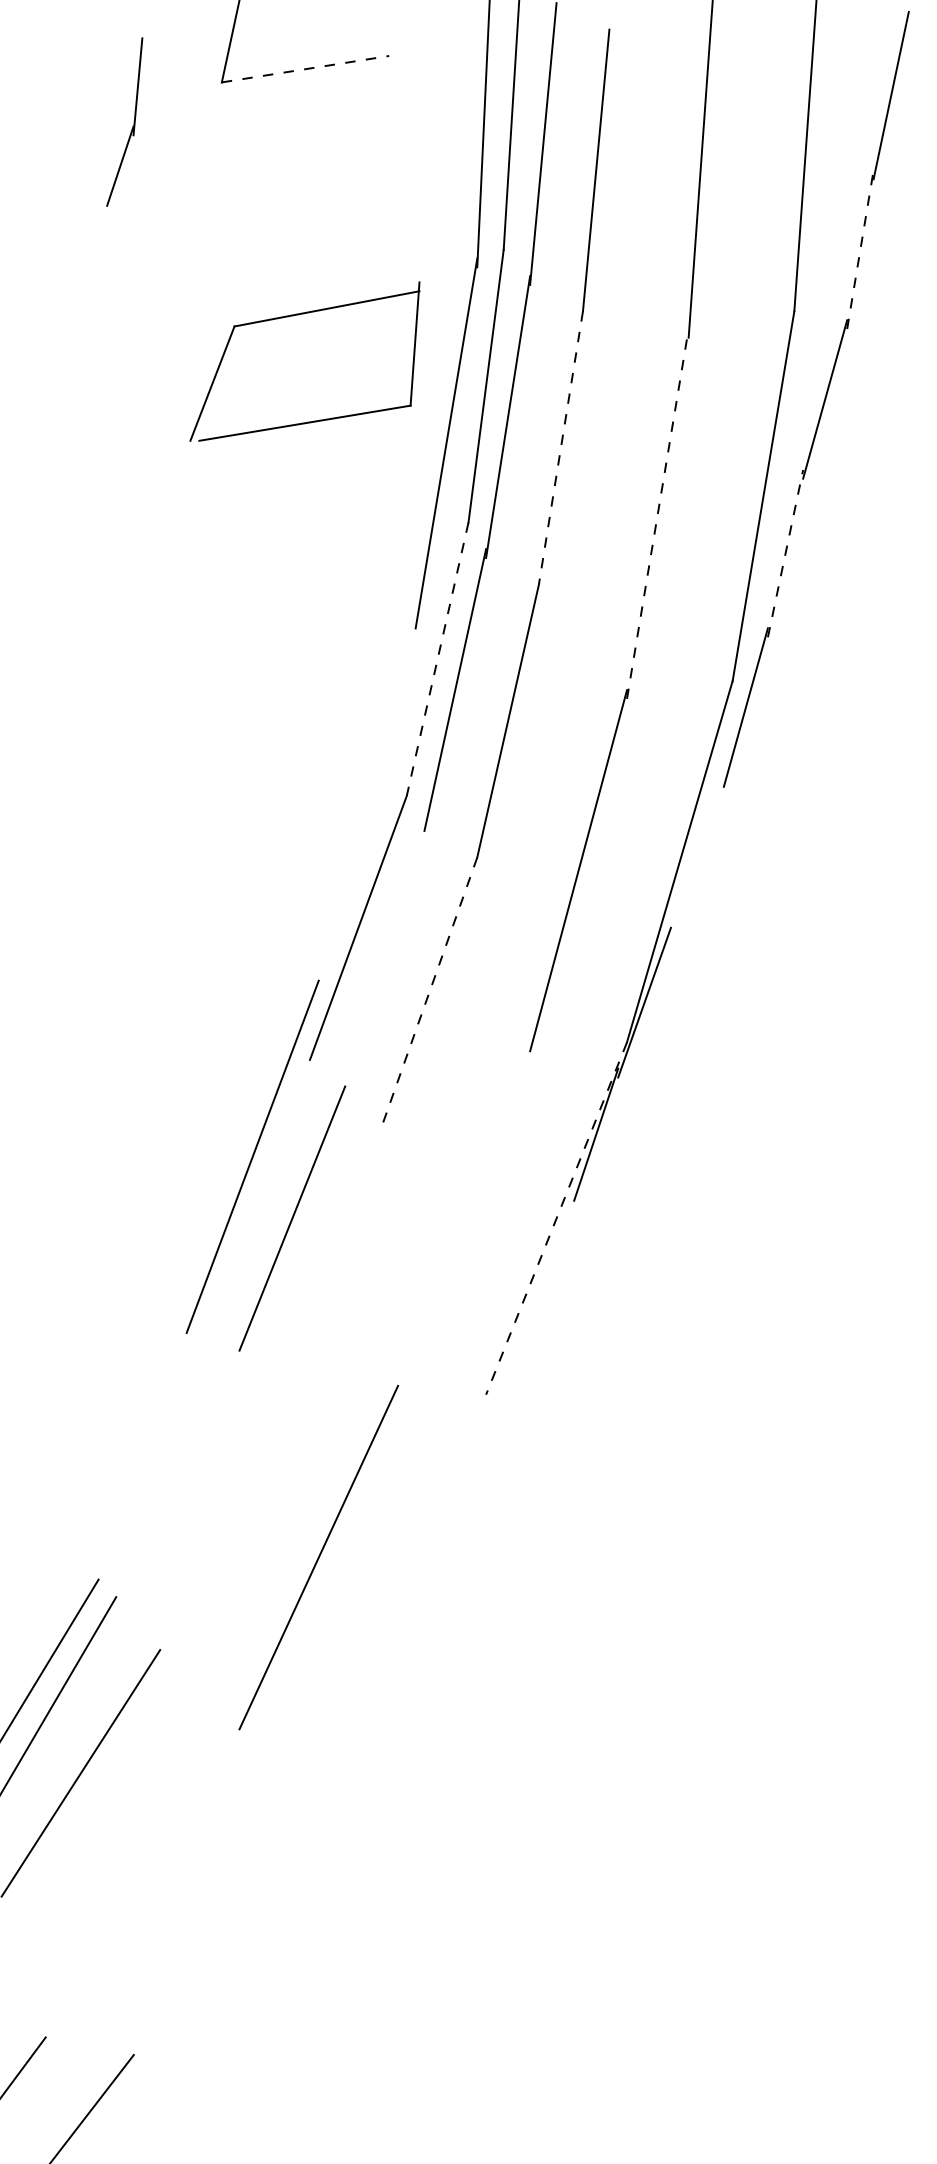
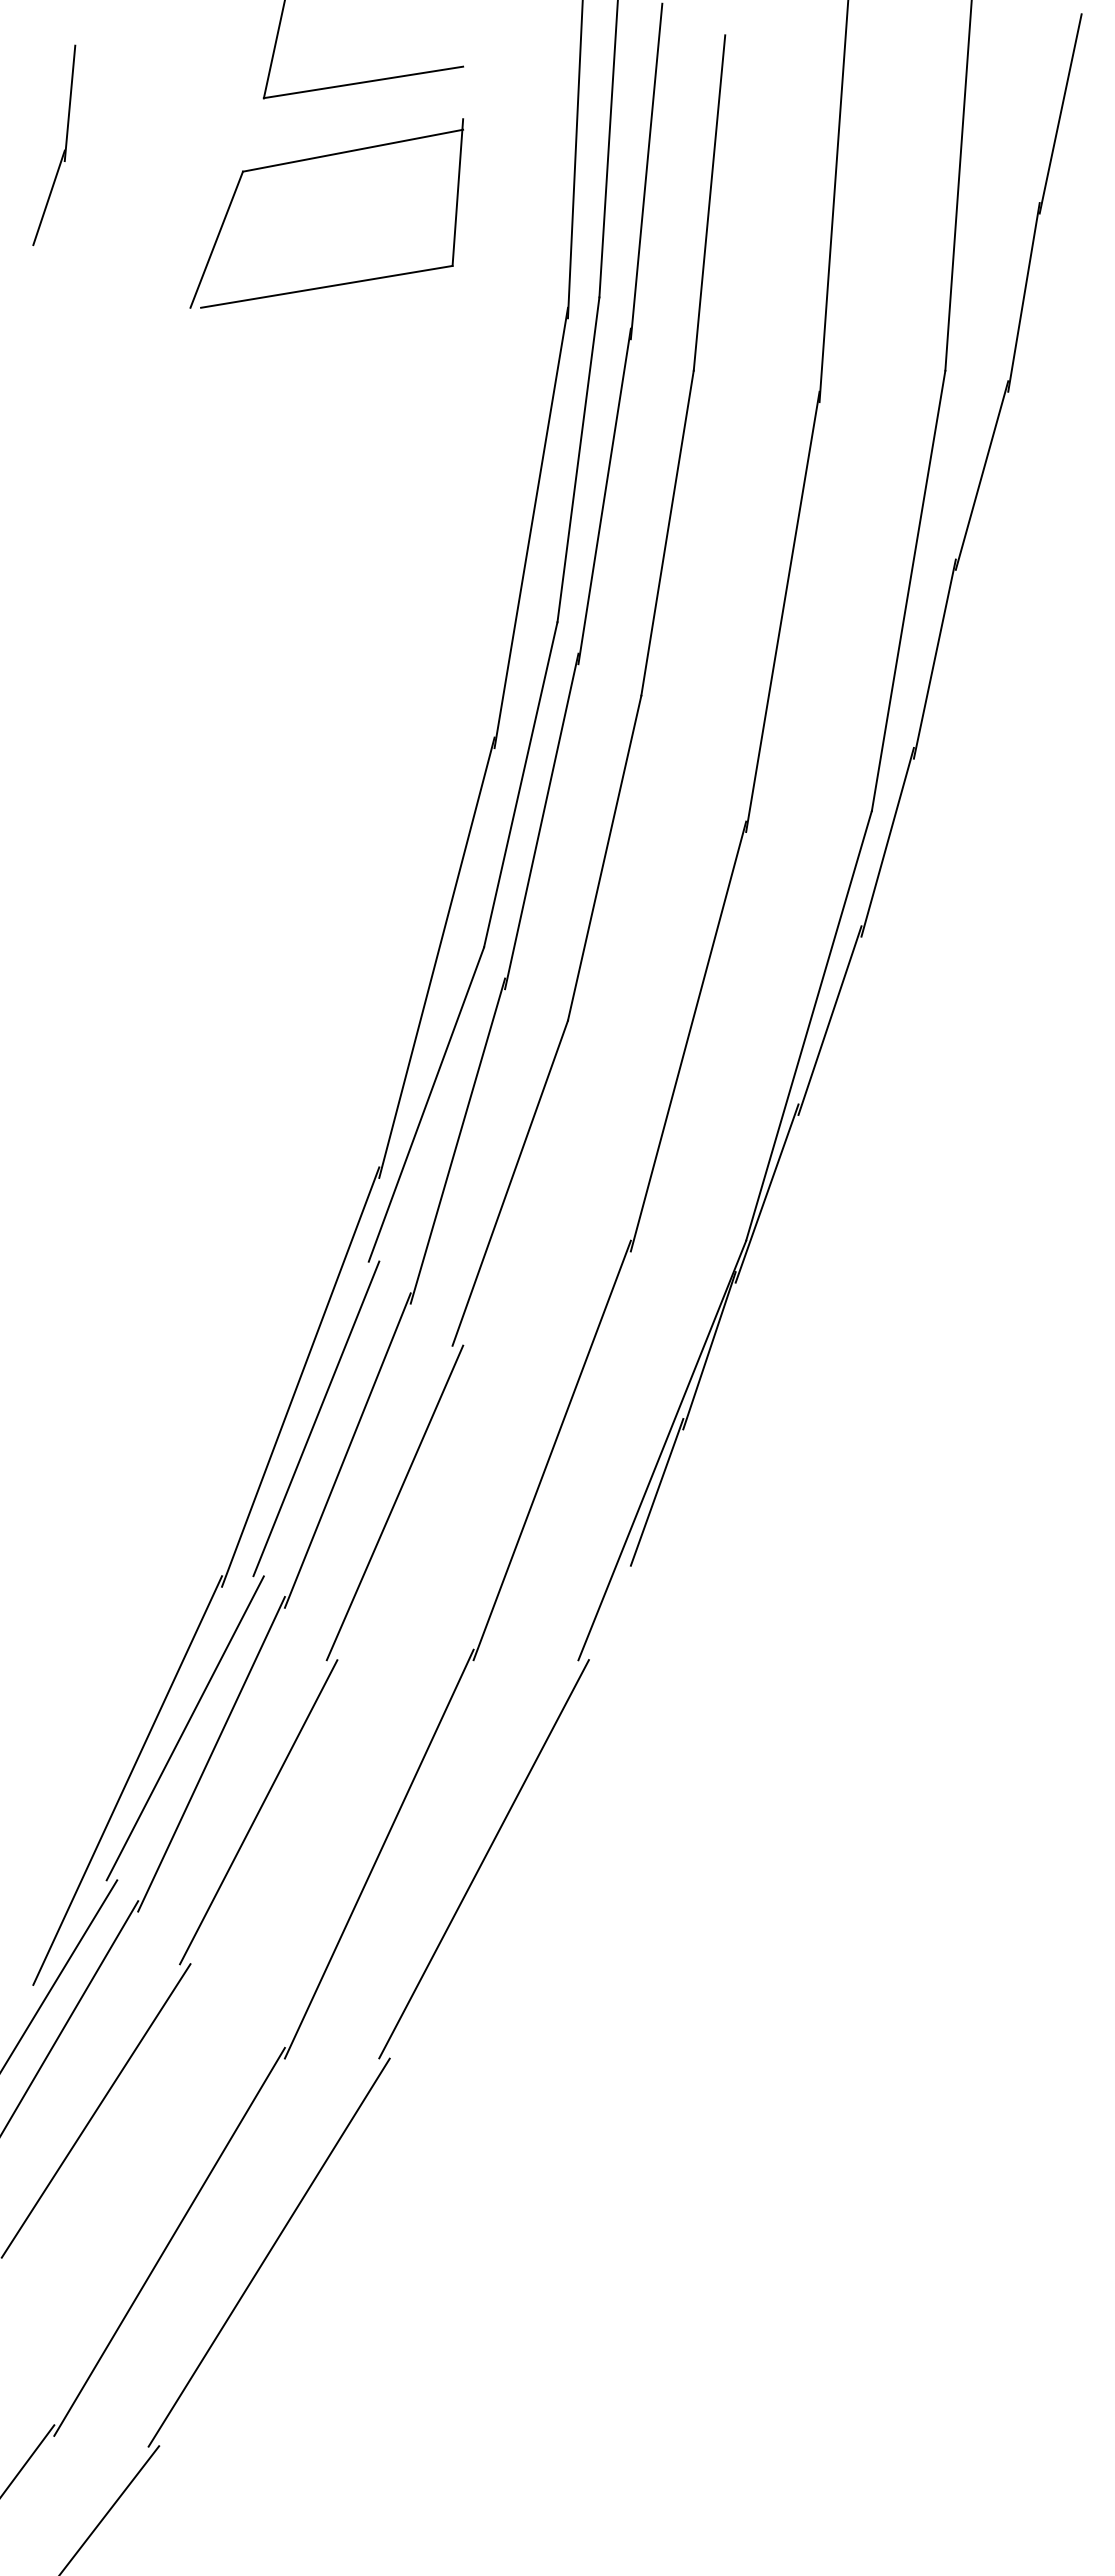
line: (305, 69) -> (363, 82), dashed -> solid
part: (132, 126) -> (63, 150), moved
line: (859, 249) -> (1023, 297), dashed -> solid
part: (293, 316) -> (313, 159), moved
line: (560, 448) -> (667, 533), dashed -> solid
line: (657, 513) -> (782, 611), dashed -> solid
line: (785, 553) -> (934, 659), dashed -> solid
line: (437, 659) -> (520, 784), dashed -> solid
line: (366, 804) -> (436, 957), added
line: (697, 857) -> (829, 1020), added
line: (384, 958) -> (457, 1140), added
line: (429, 994) -> (510, 1183), dashed -> solid
line: (266, 1191) -> (316, 1418), added
line: (463, 1218) -> (551, 1450), added
line: (556, 1218) -> (662, 1450), dashed -> solid
line: (551, 1252) -> (656, 1491), added
line: (331, 1262) -> (394, 1502), added
line: (155, 1452) -> (184, 1728), added
line: (177, 1473) -> (211, 1754), added
line: (107, 1495) -> (127, 1780), added
line: (217, 1522) -> (258, 1812), added
line: (406, 1562) -> (483, 1859), added
line: (142, 1883) -> (169, 2241), added
line: (225, 1892) -> (268, 2252), added

